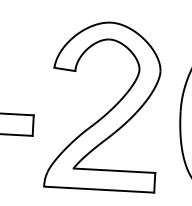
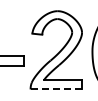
line: (99, 189) -> (56, 89), solid -> dashed

